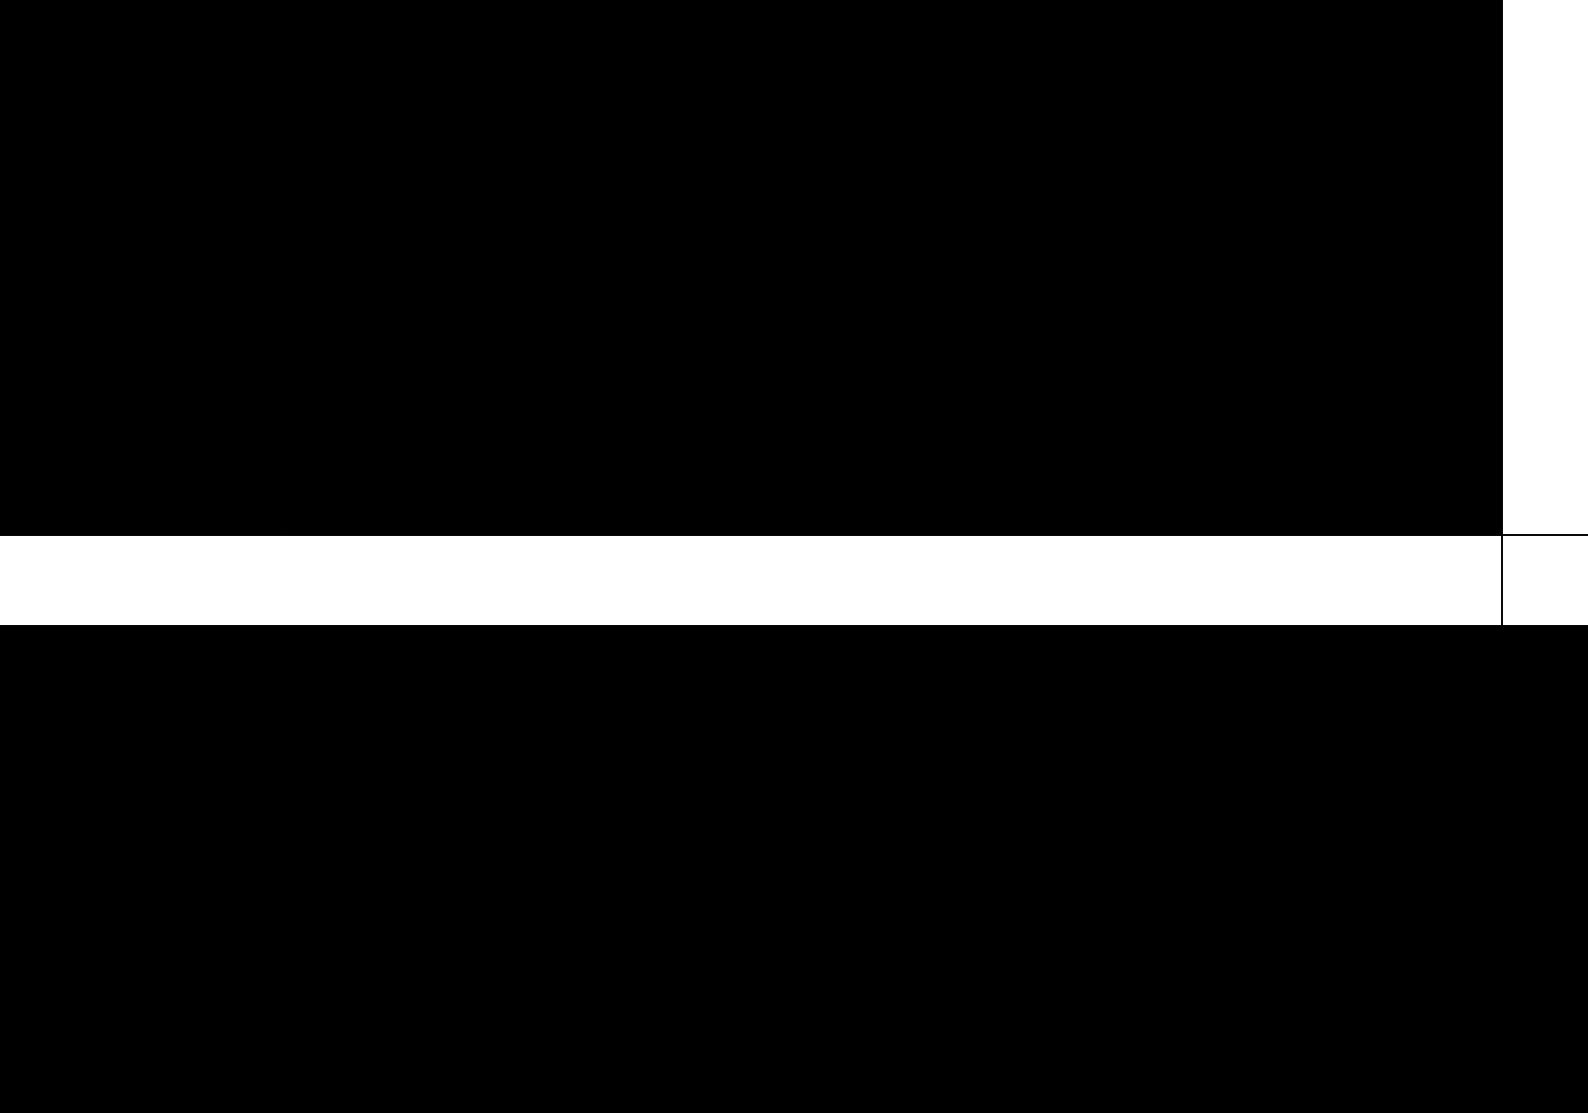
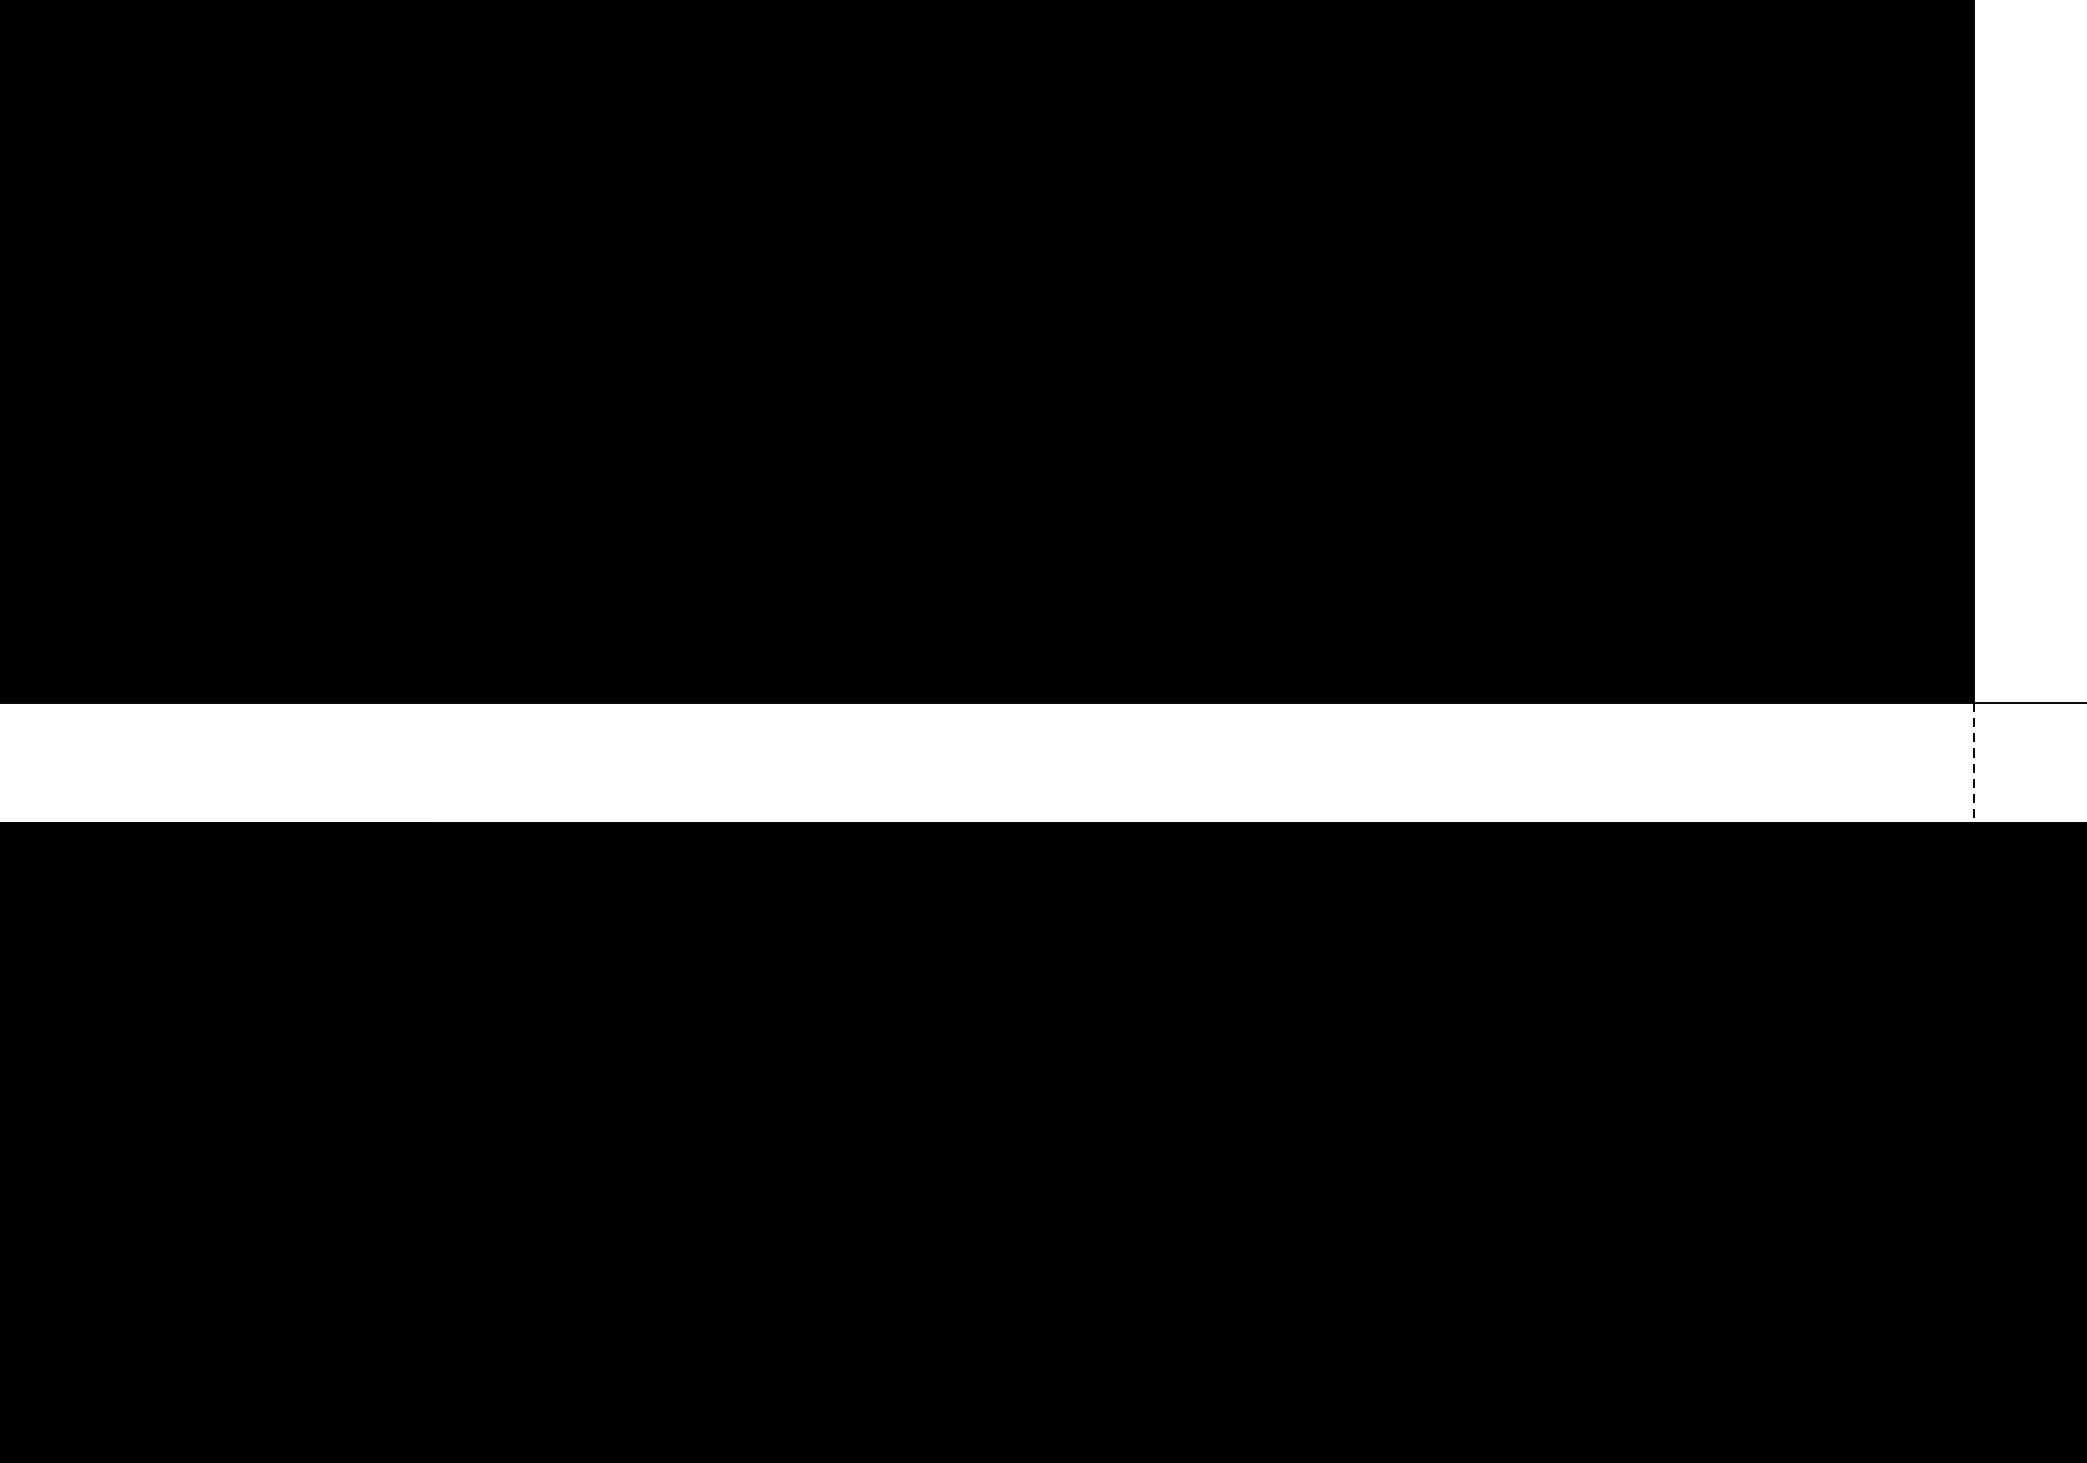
line: (1501, 580) -> (1973, 763), solid -> dashed

